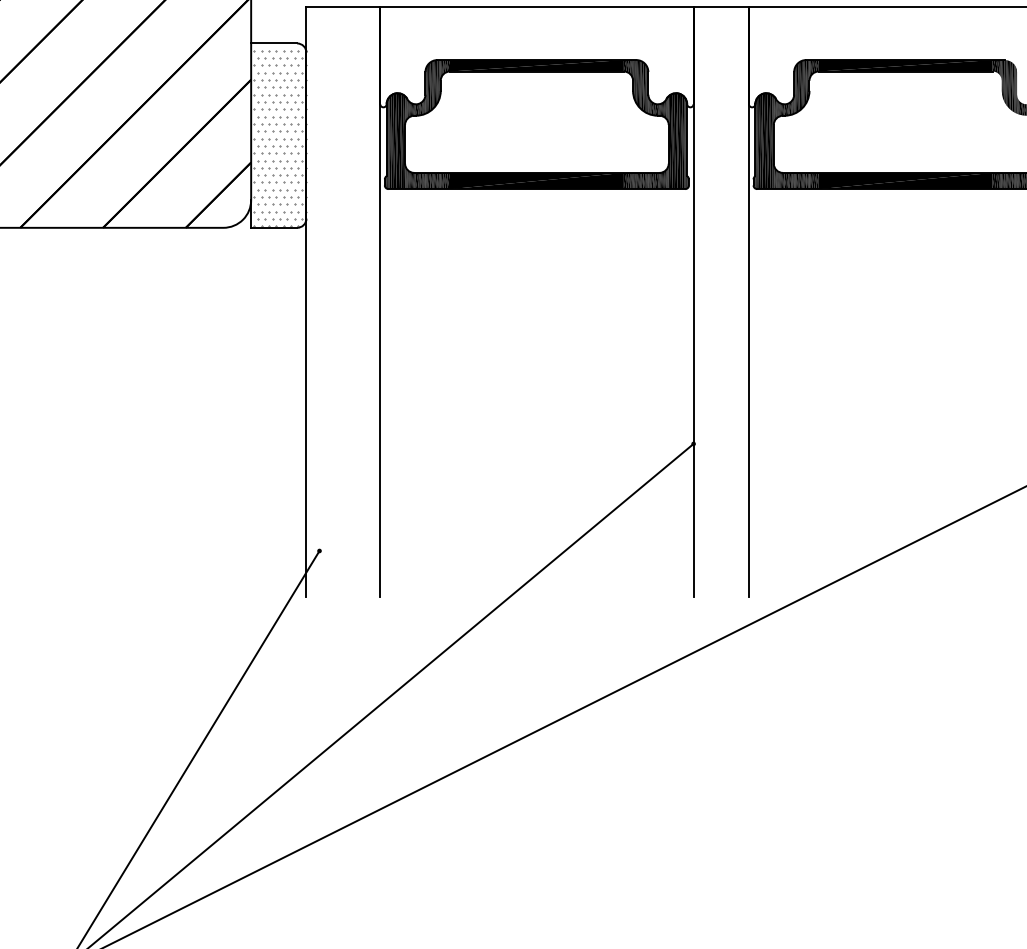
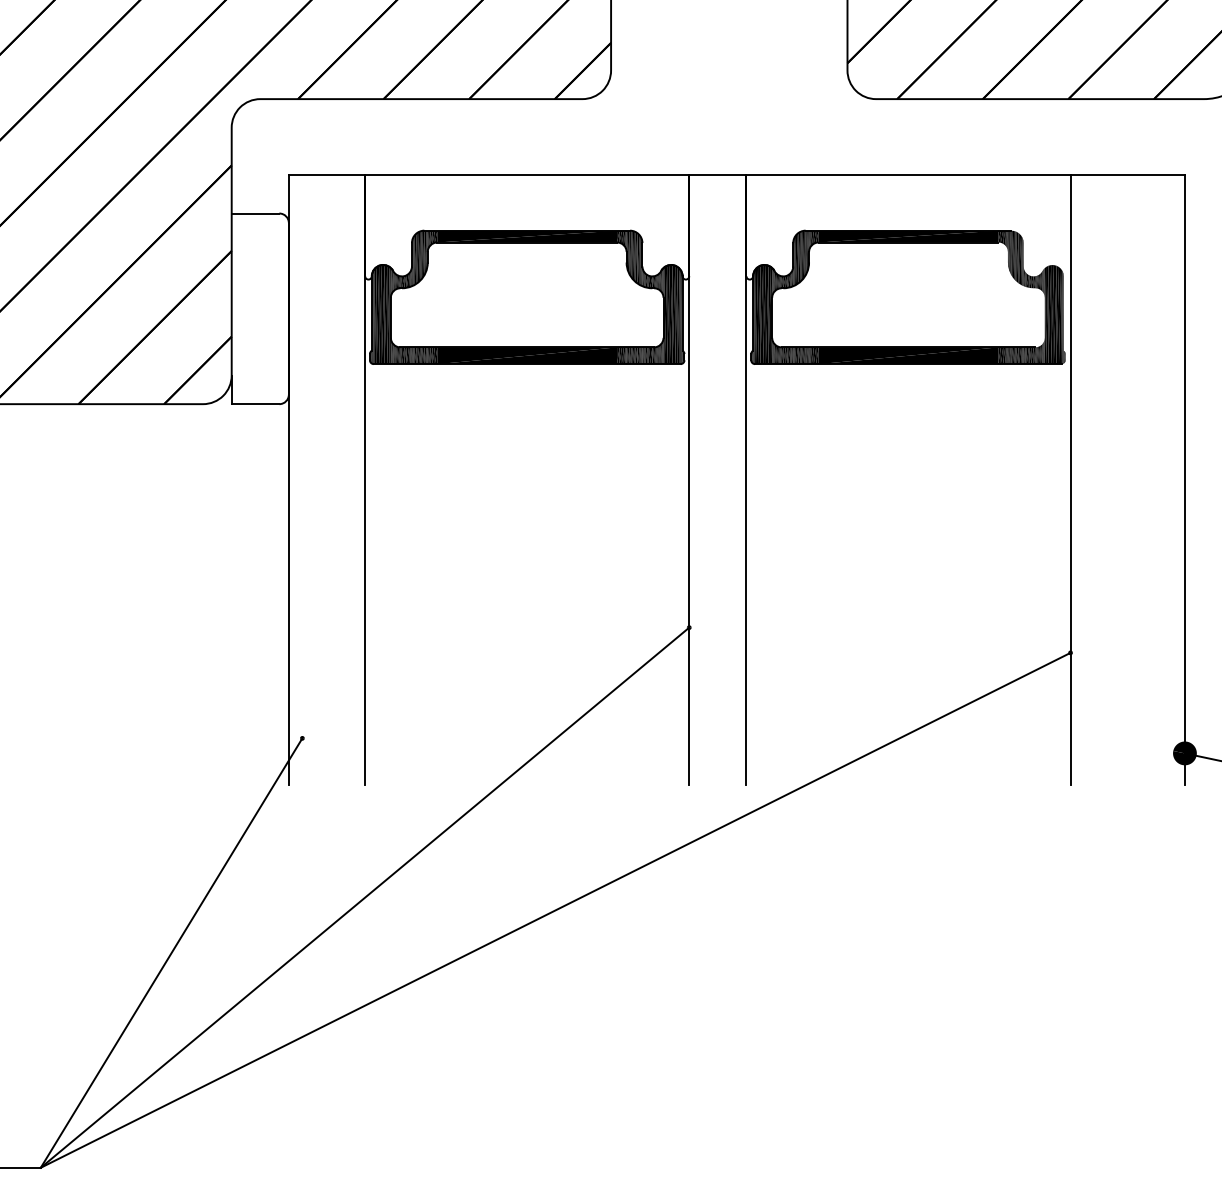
hatch: (279, 138) -> (261, 311), removed

